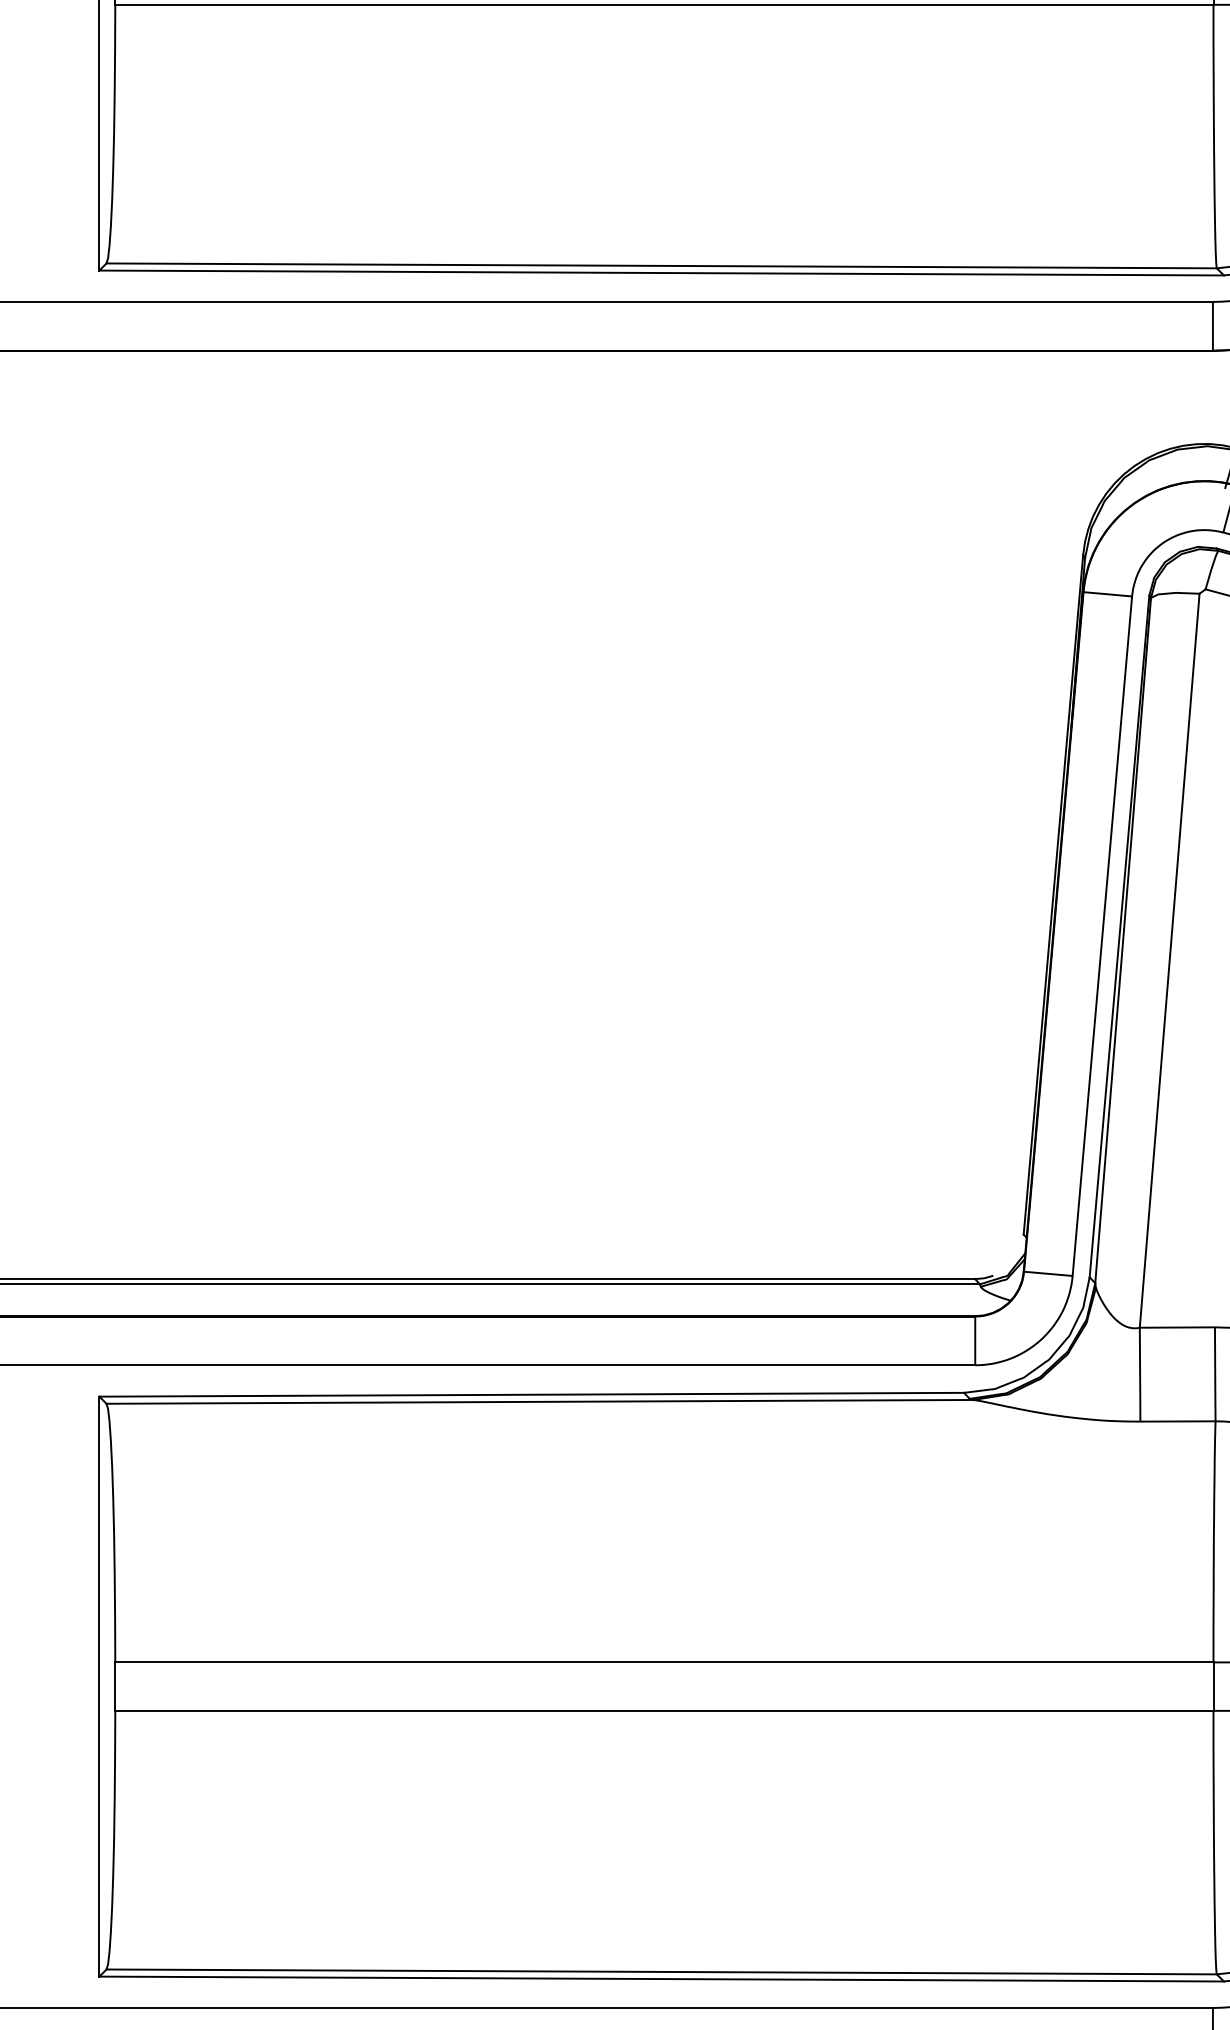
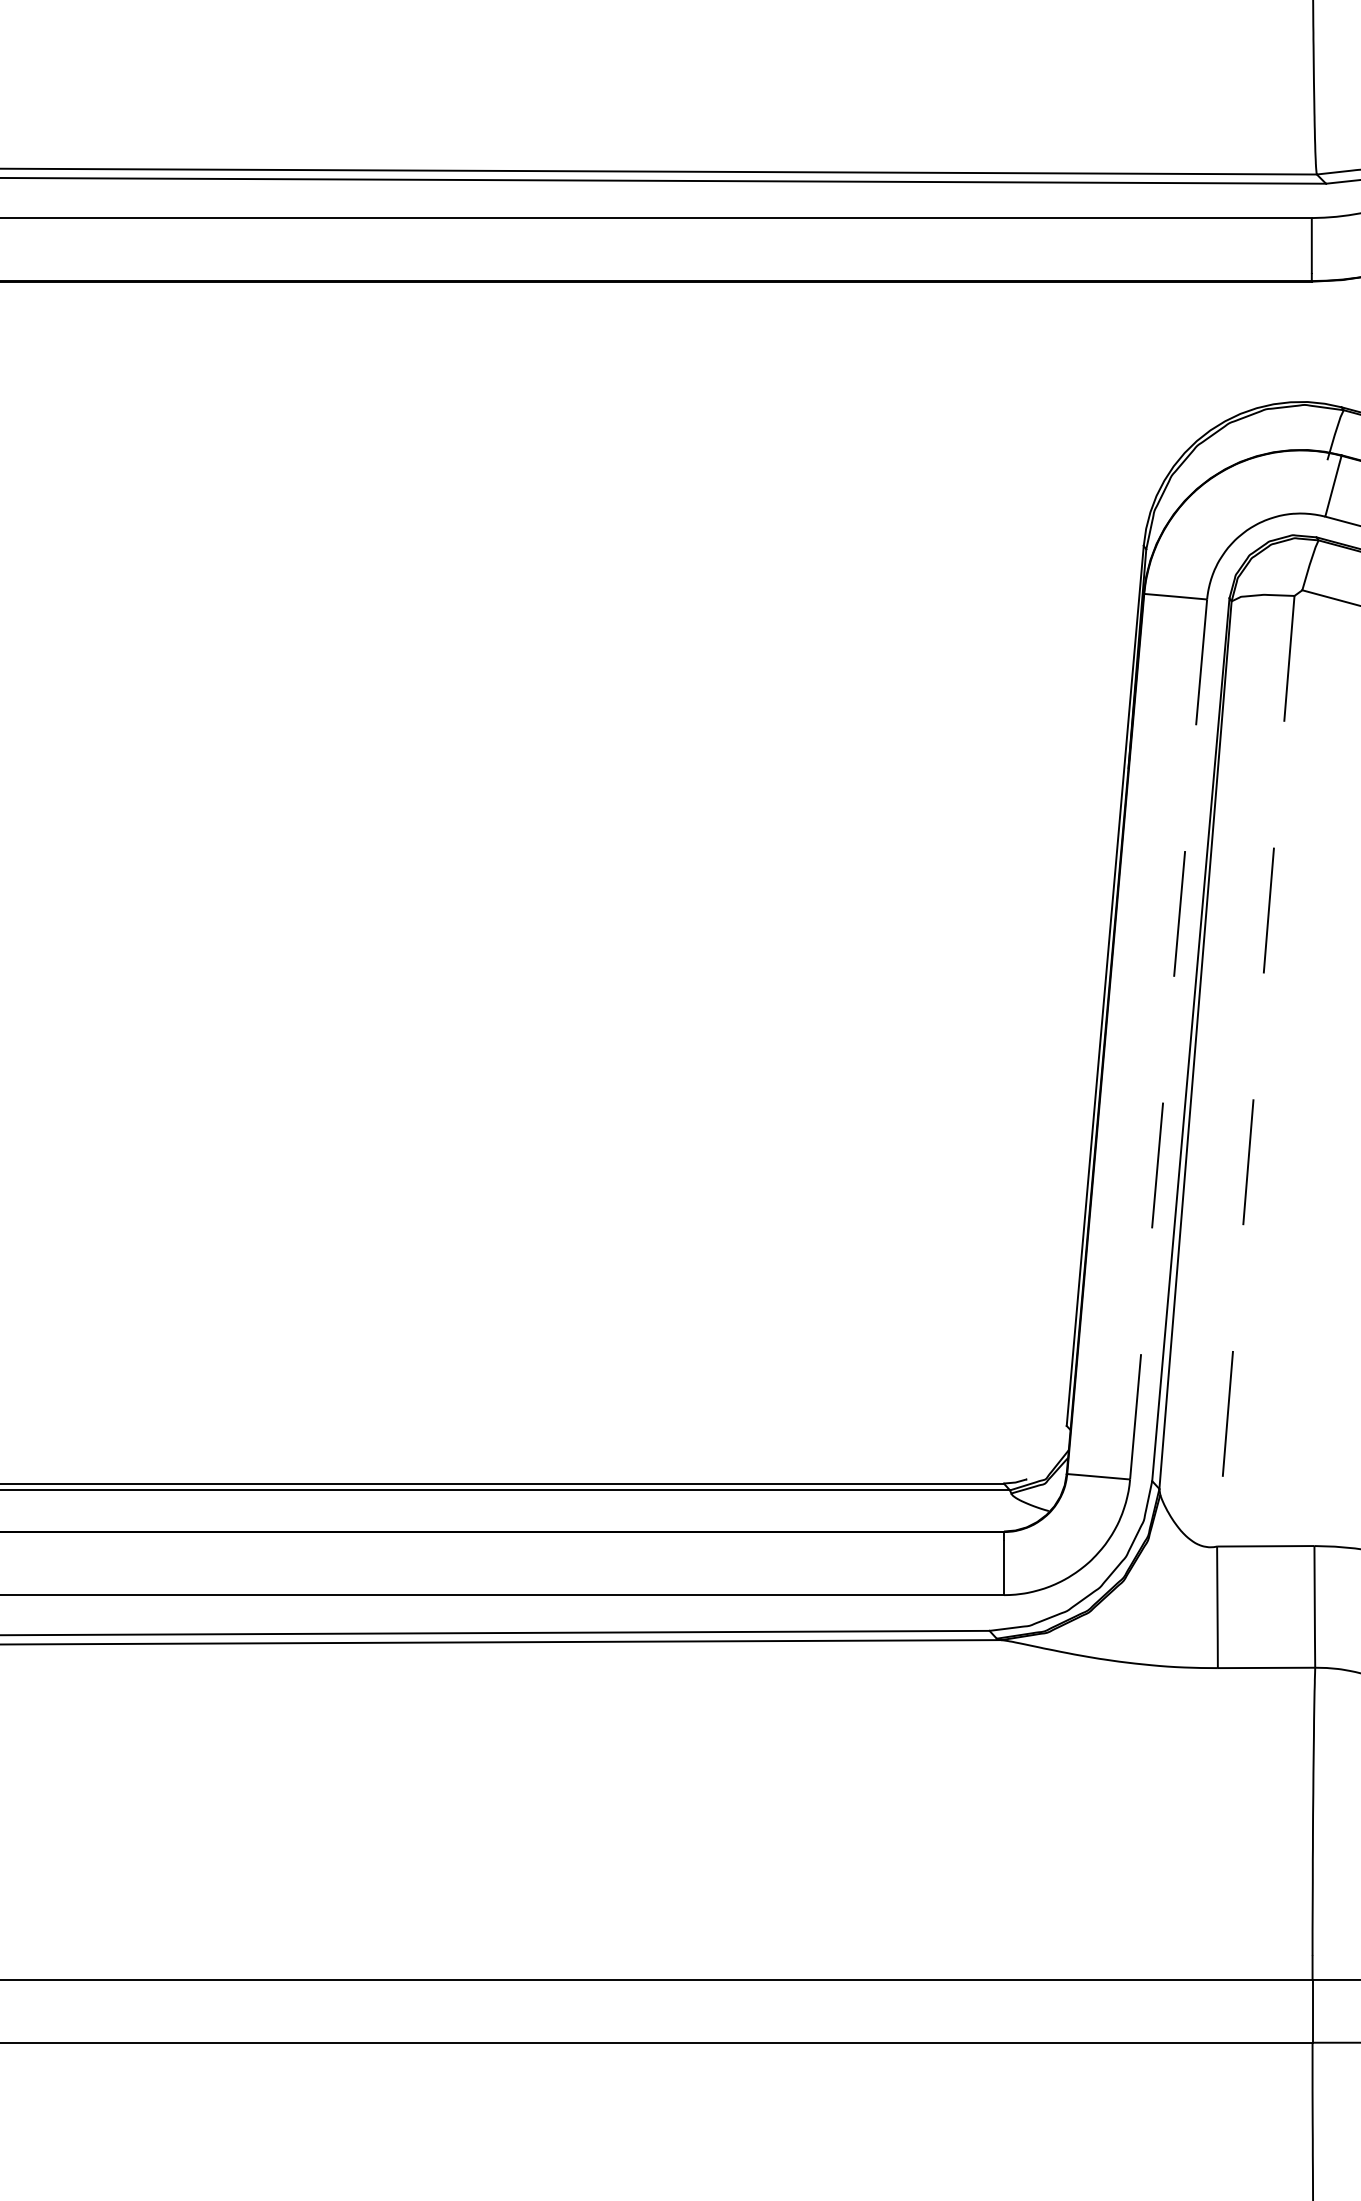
line: (1102, 936) -> (1168, 1039), solid -> dashed
line: (1169, 961) -> (1255, 1072), solid -> dashed

